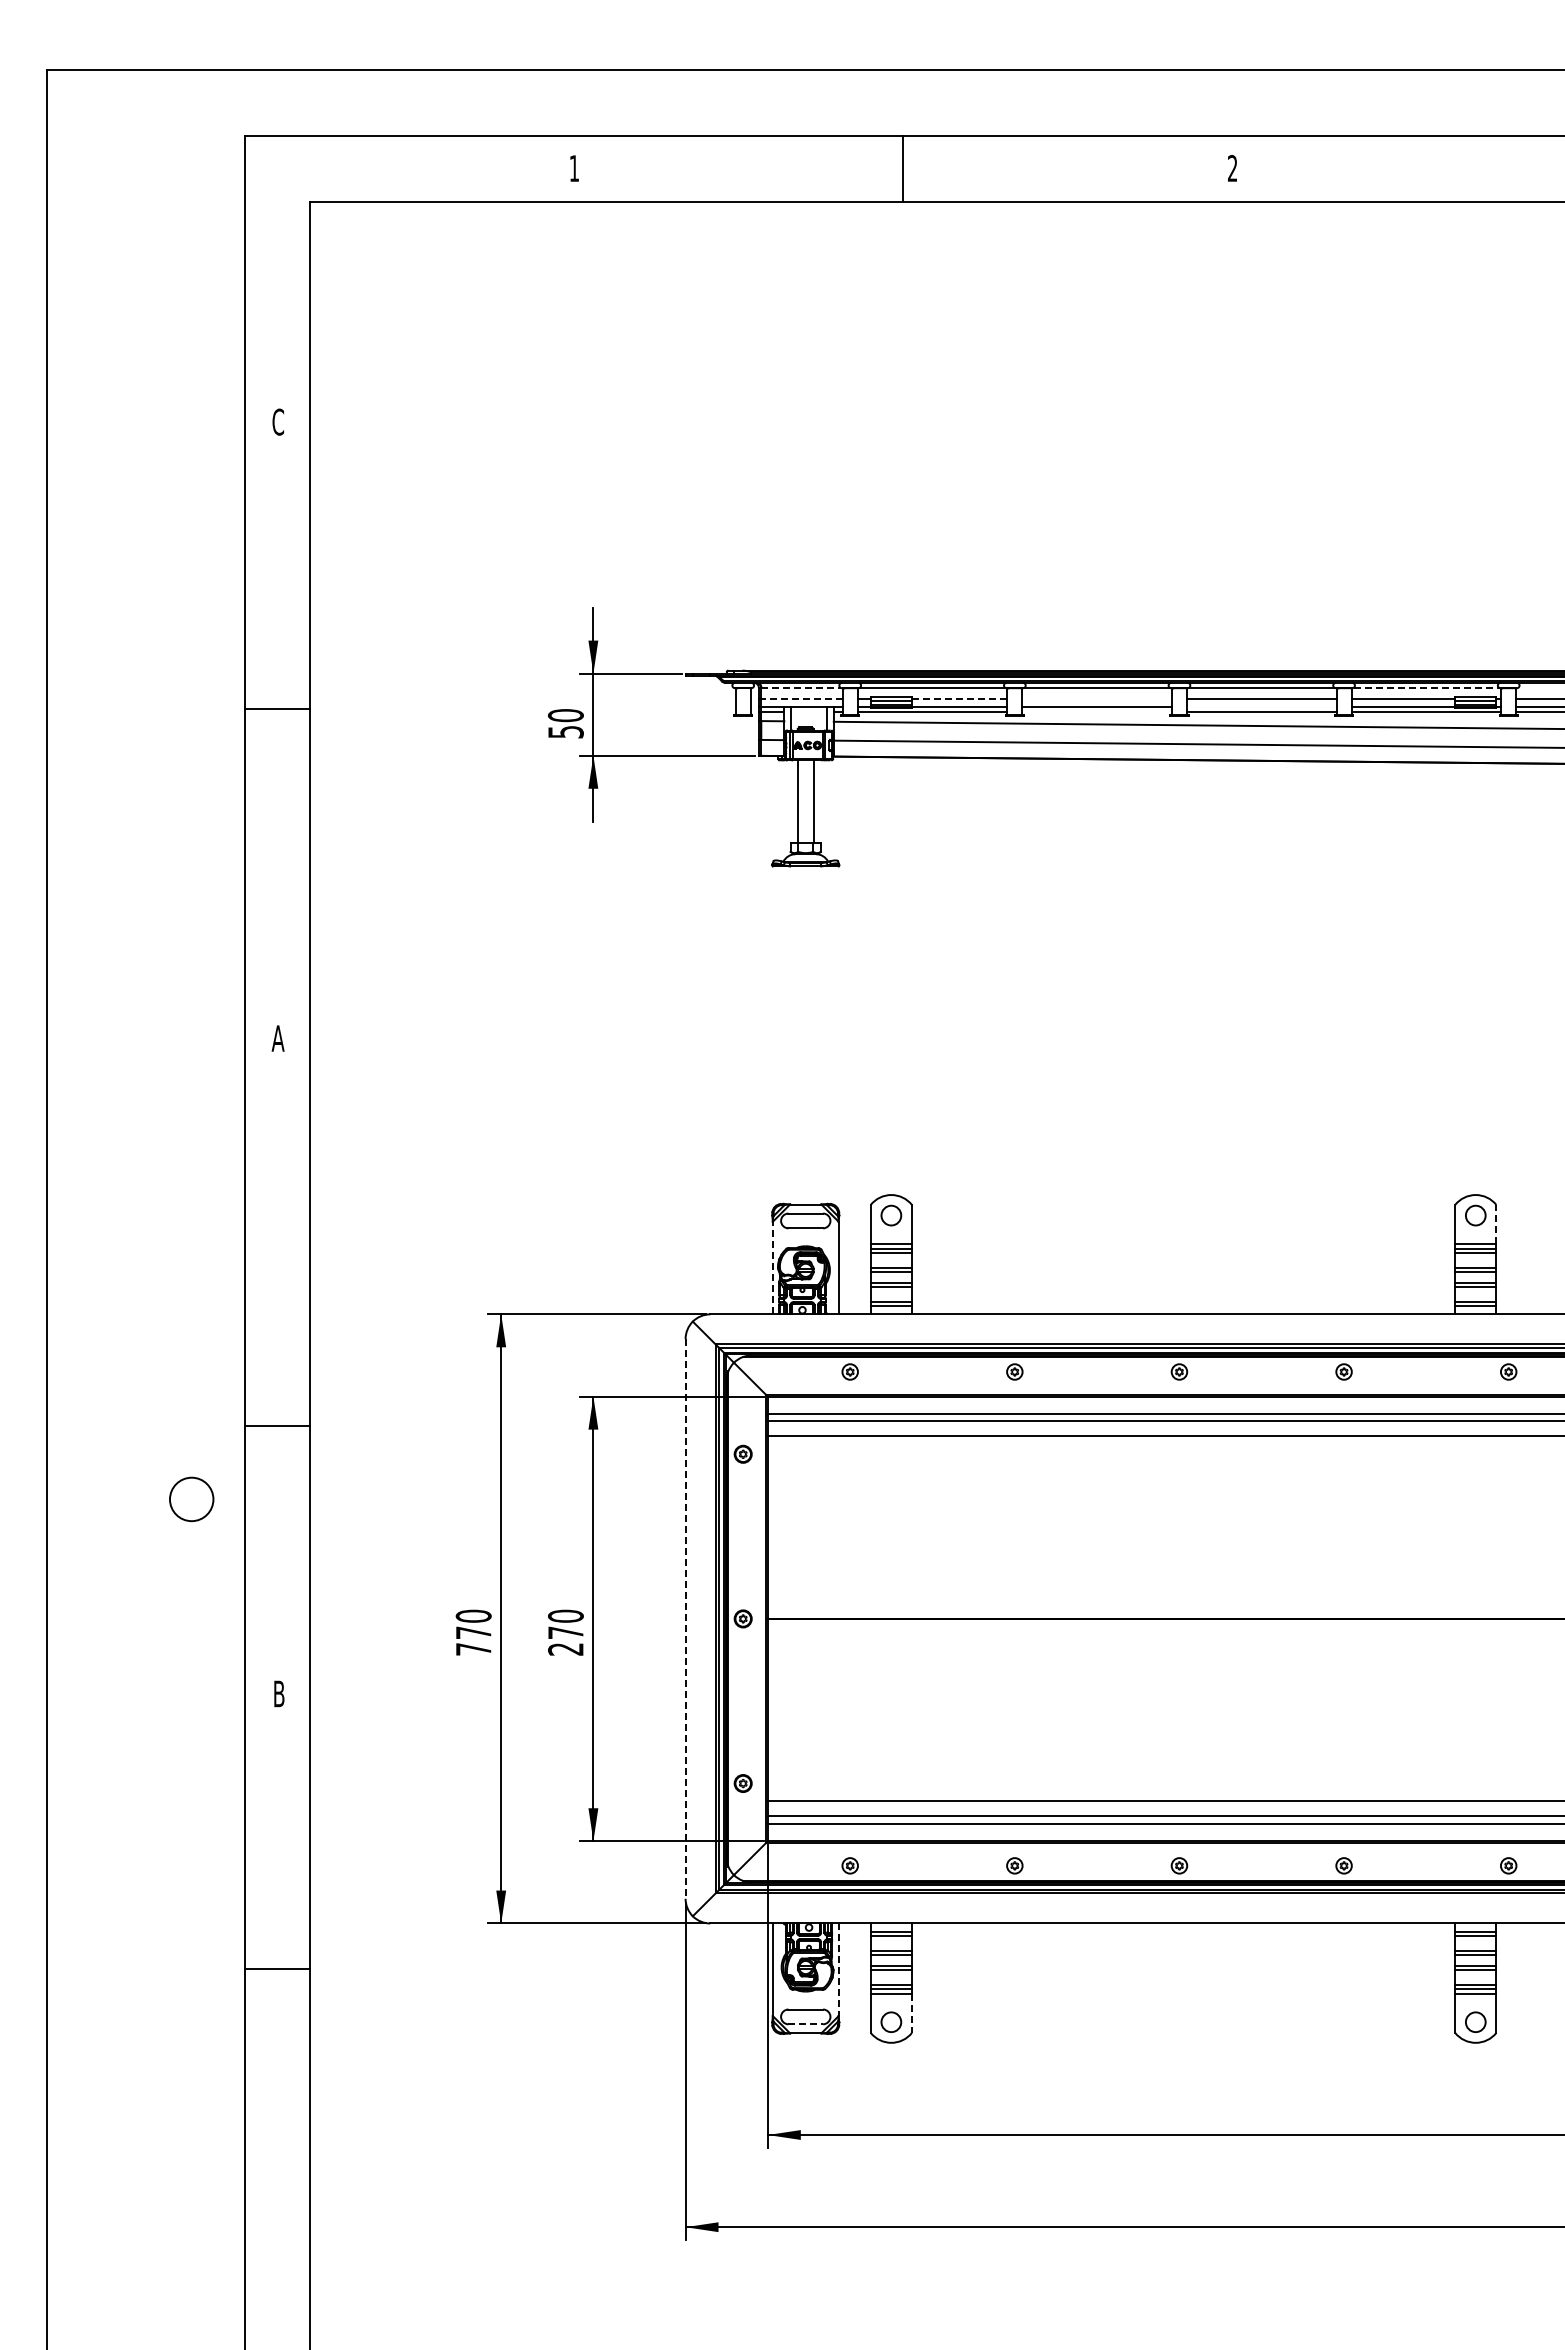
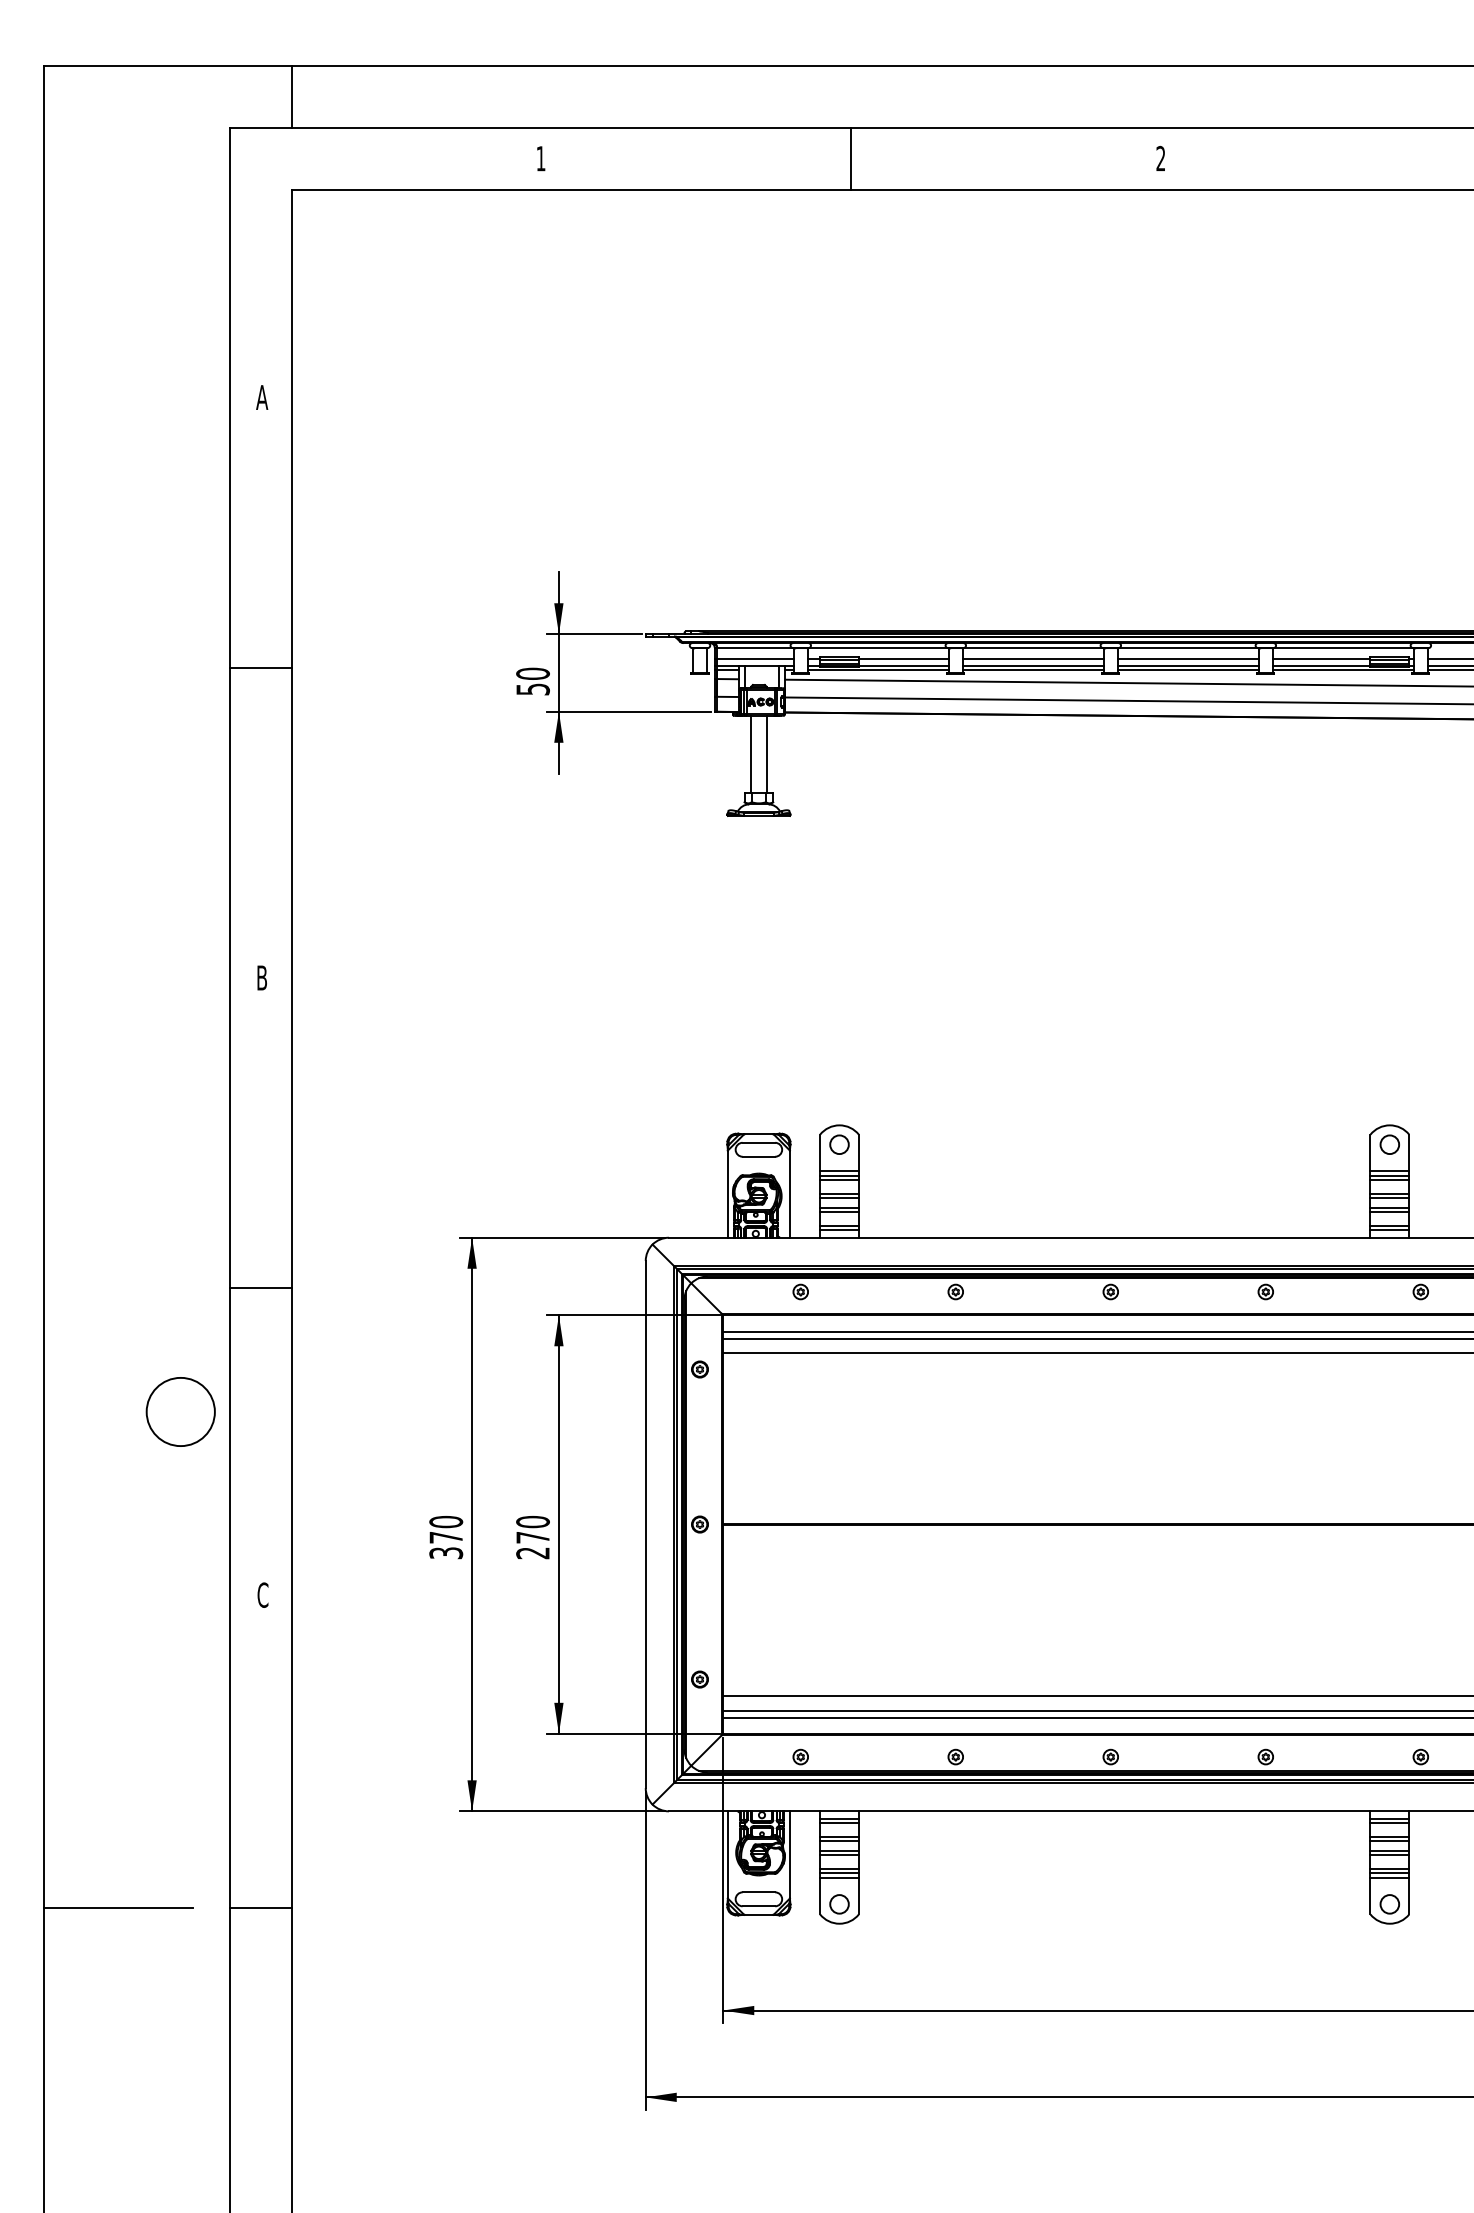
line: (310, 103) -> (292, 97), added
text: (277, 421) -> (261, 396), C -> A
line: (801, 687) -> (754, 647), dashed -> solid
line: (1426, 687) -> (1343, 647), dashed -> solid
line: (802, 699) -> (755, 658), dashed -> solid
line: (959, 699) -> (903, 658), dashed -> solid
line: (1097, 699) -> (1033, 658), added
line: (1261, 706) -> (1188, 665), added
line: (1097, 711) -> (1033, 670), added
text: (277, 1038) -> (261, 977), A -> B
line: (1496, 1223) -> (1409, 1152), dashed -> solid
line: (772, 1267) -> (727, 1193), dashed -> solid
line: (277, 1425) -> (261, 1287), moved
circle: (191, 1499) -> (180, 1412), size x1.67
line: (685, 1618) -> (645, 1524), dashed -> solid
text: (473, 1649) -> (446, 1553), 770 -> 370
text: (278, 1693) -> (262, 1594), B -> C
line: (277, 1969) -> (261, 1908), moved
line: (838, 1970) -> (789, 1855), dashed -> solid
line: (911, 2014) -> (858, 1897), dashed -> solid
line: (806, 2024) -> (759, 1906), dashed -> solid
line: (126, 2026) -> (119, 1908), added

